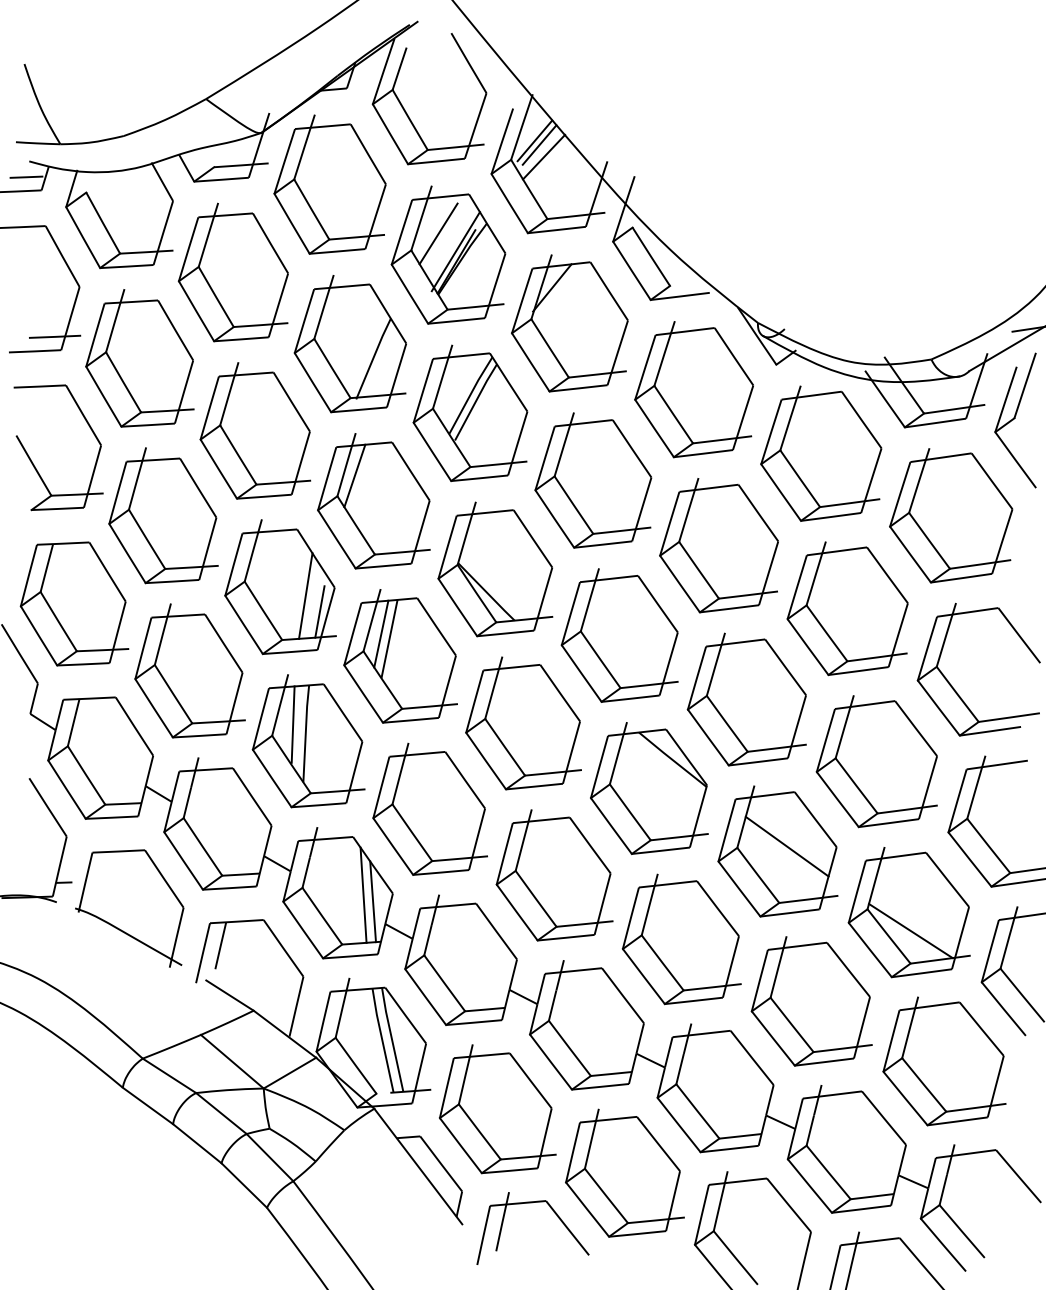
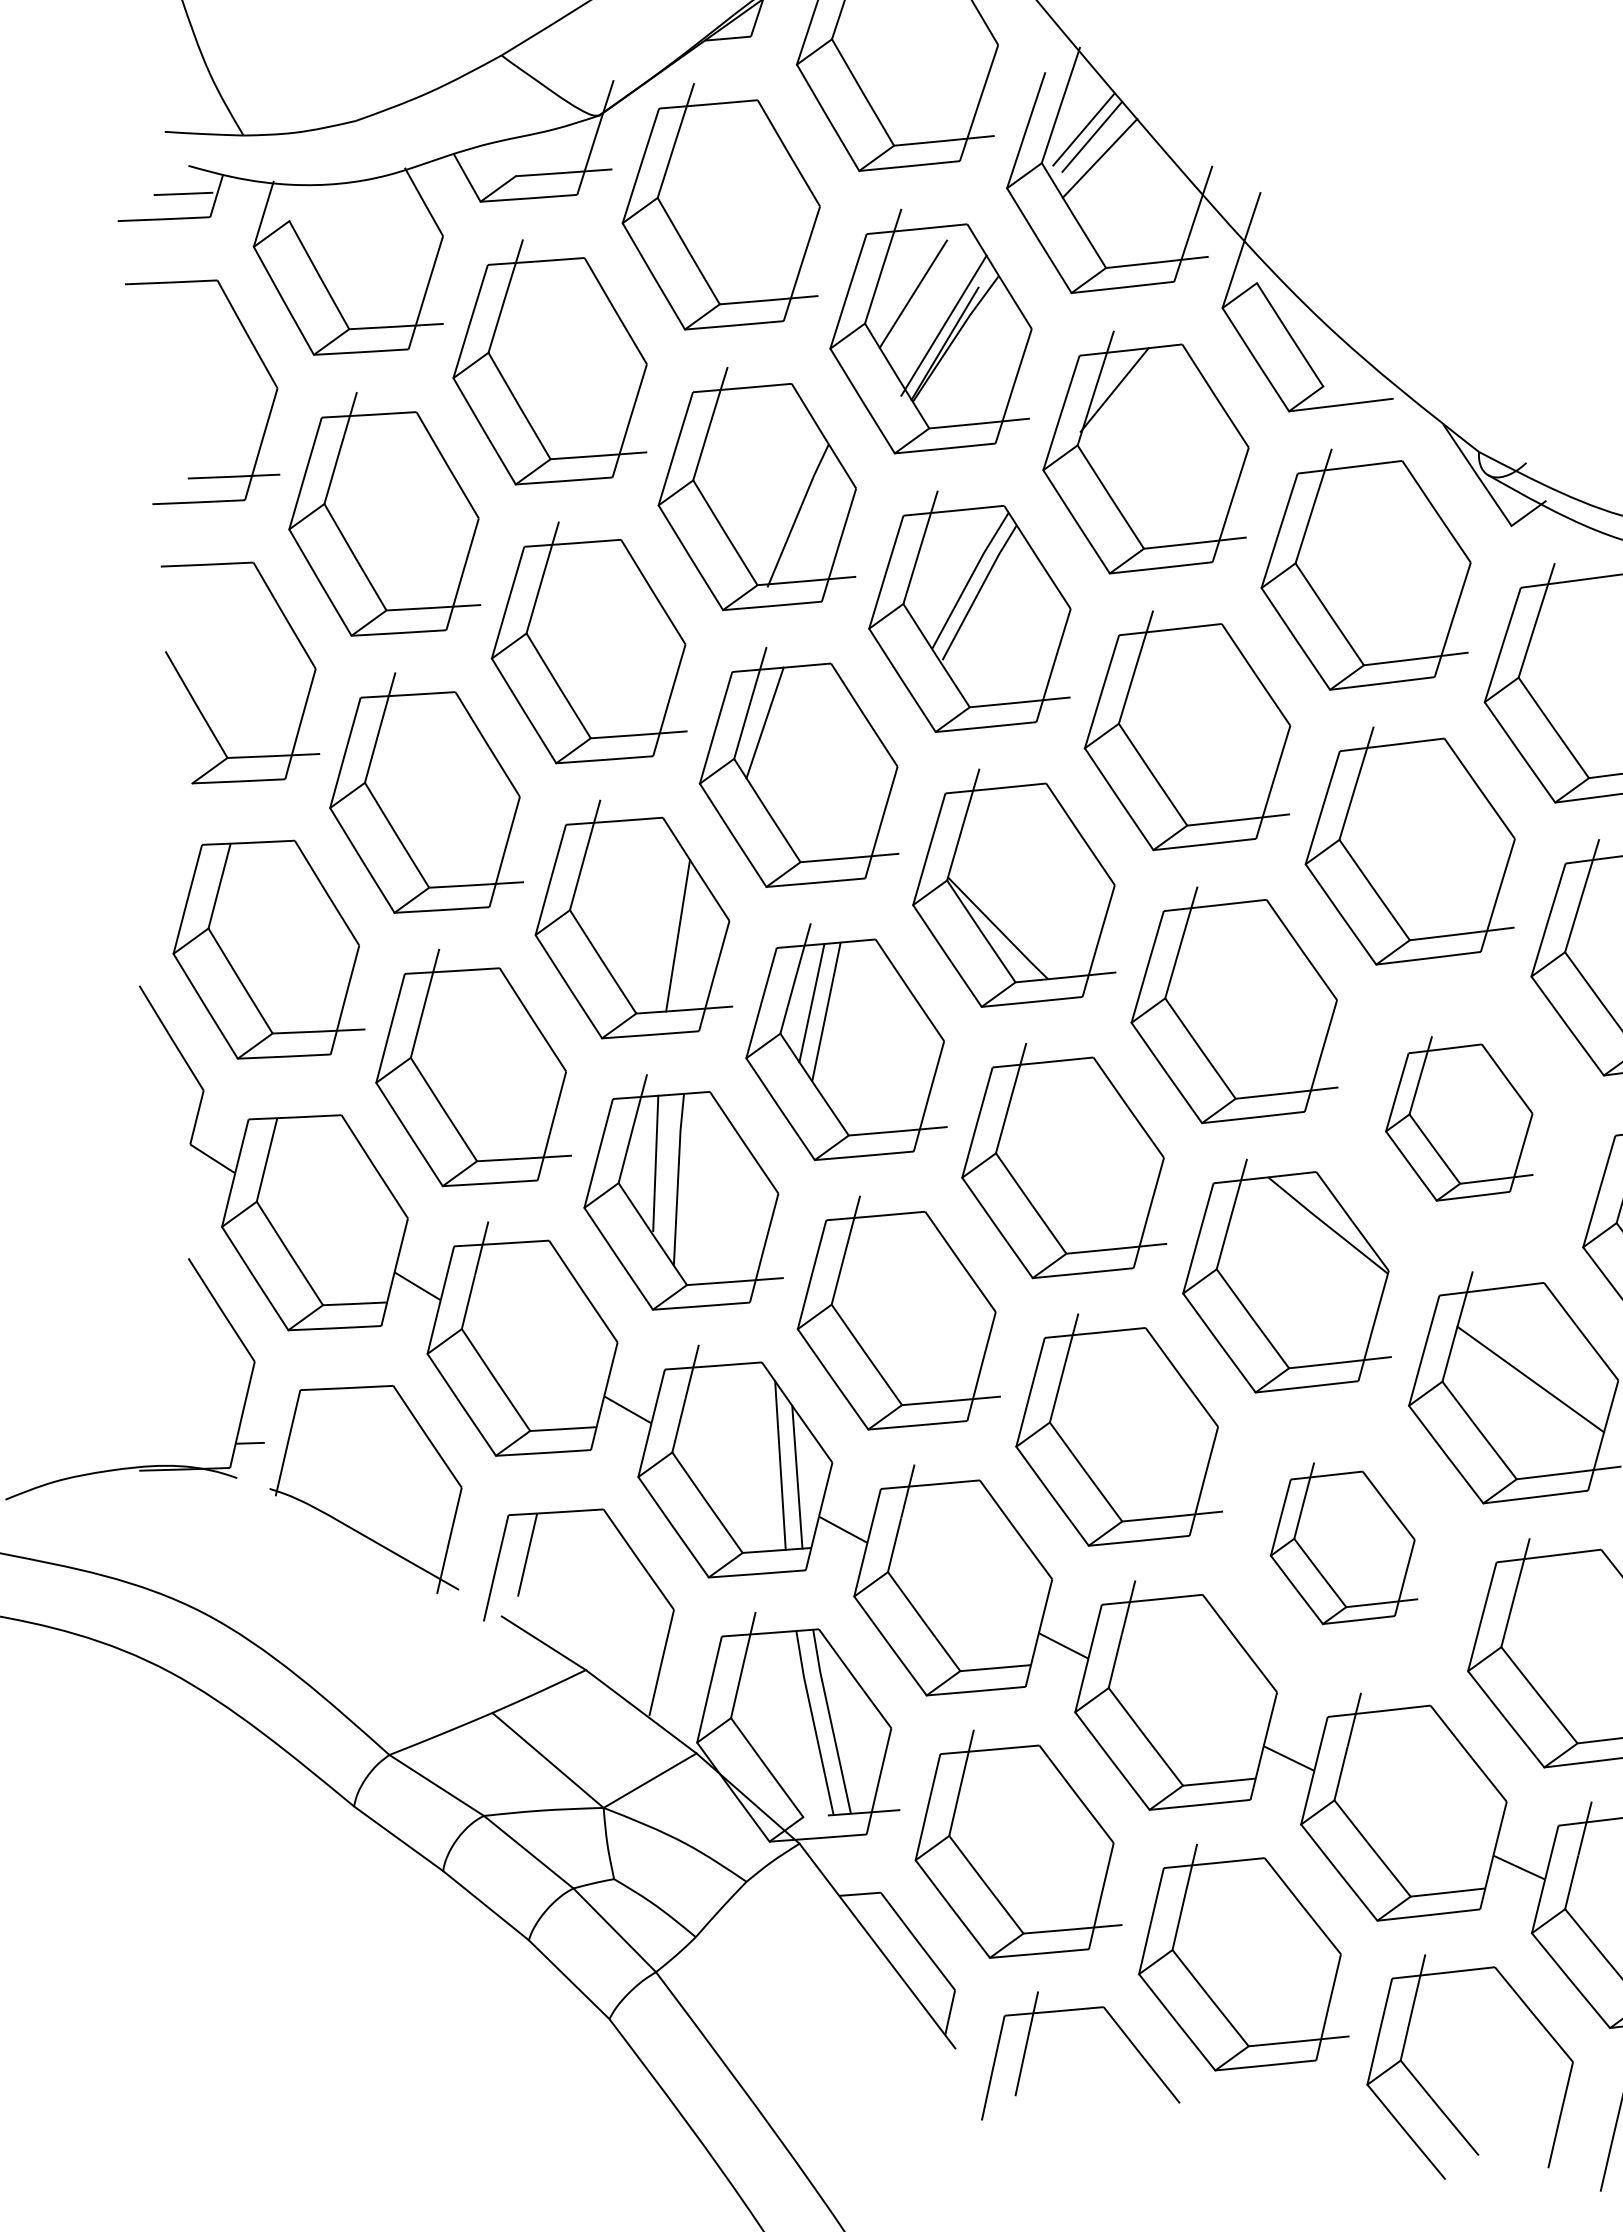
line: (319, 611) -> (702, 963), removed
part: (746, 699) -> (1458, 1118), size x0.7
part: (681, 939) -> (1343, 1543), size x0.7

